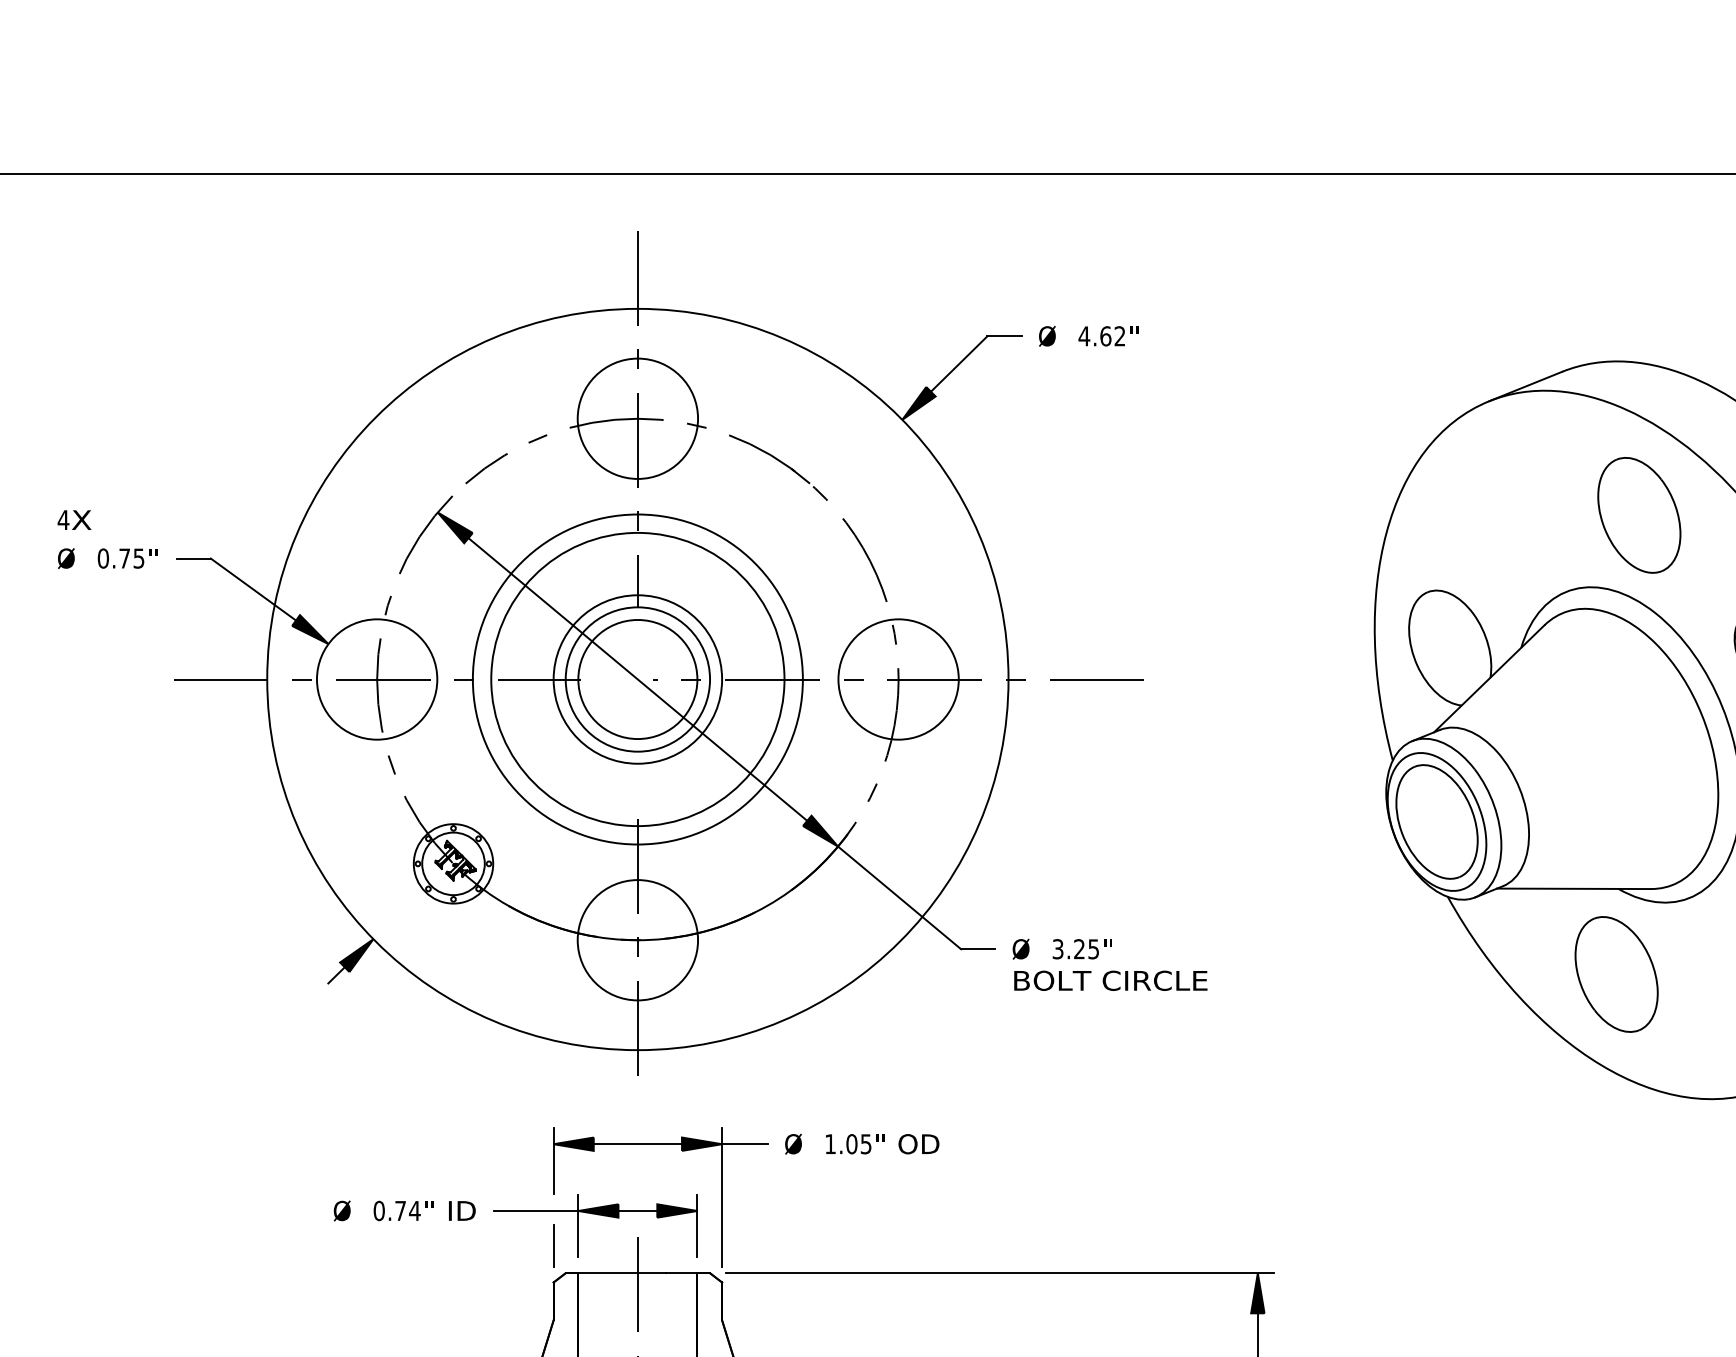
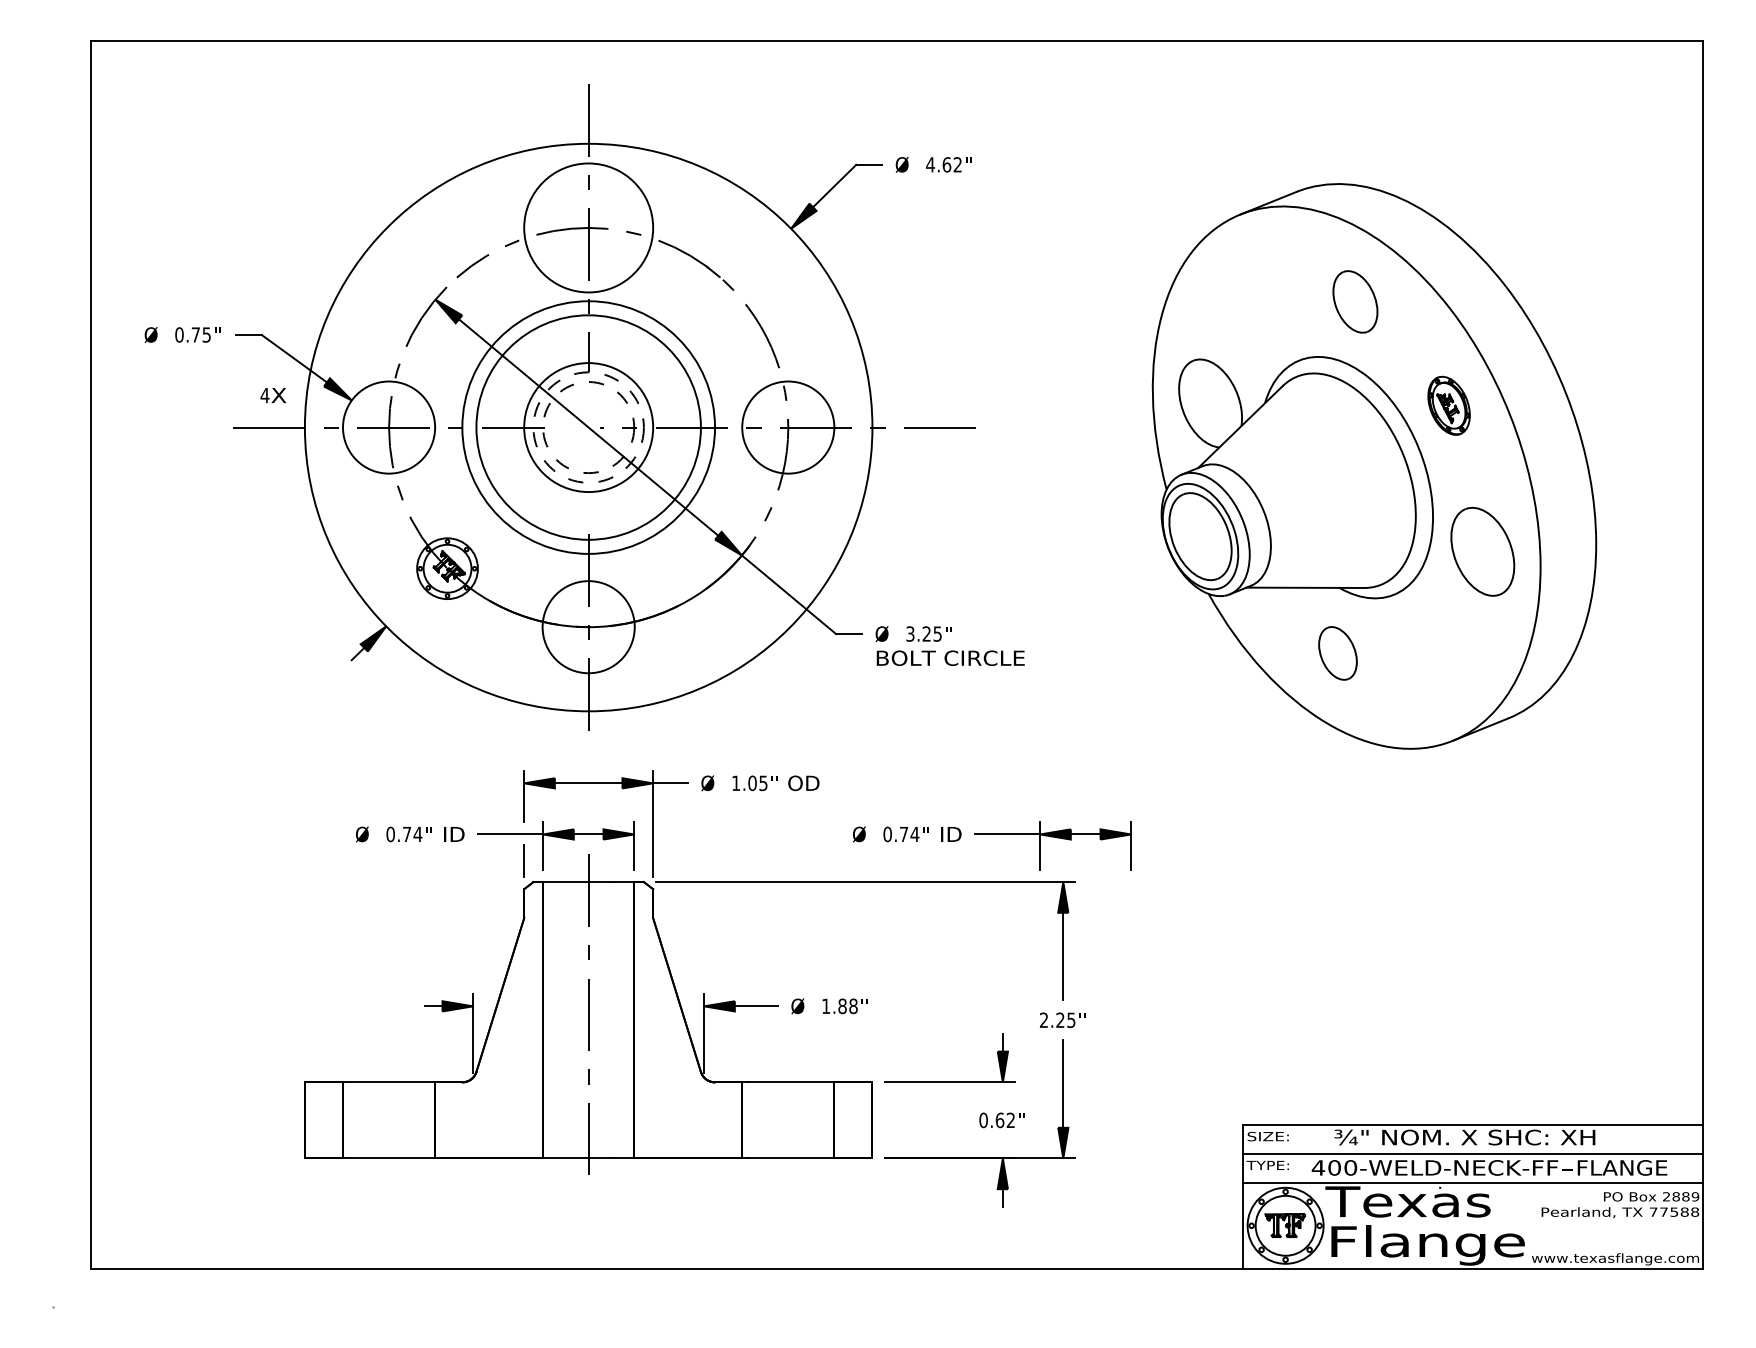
circle: (637, 418) -> (588, 227), size x1.4
part: (1639, 514) -> (1355, 301), size x0.7
text: (74, 520) -> (273, 395), moved
circle: (637, 679) -> (588, 427), solid -> dashed
circle: (637, 679) -> (588, 427), solid -> dashed
part: (1615, 974) -> (1337, 653), size x0.6
part: (1165, 1211) -> (992, 834), added

